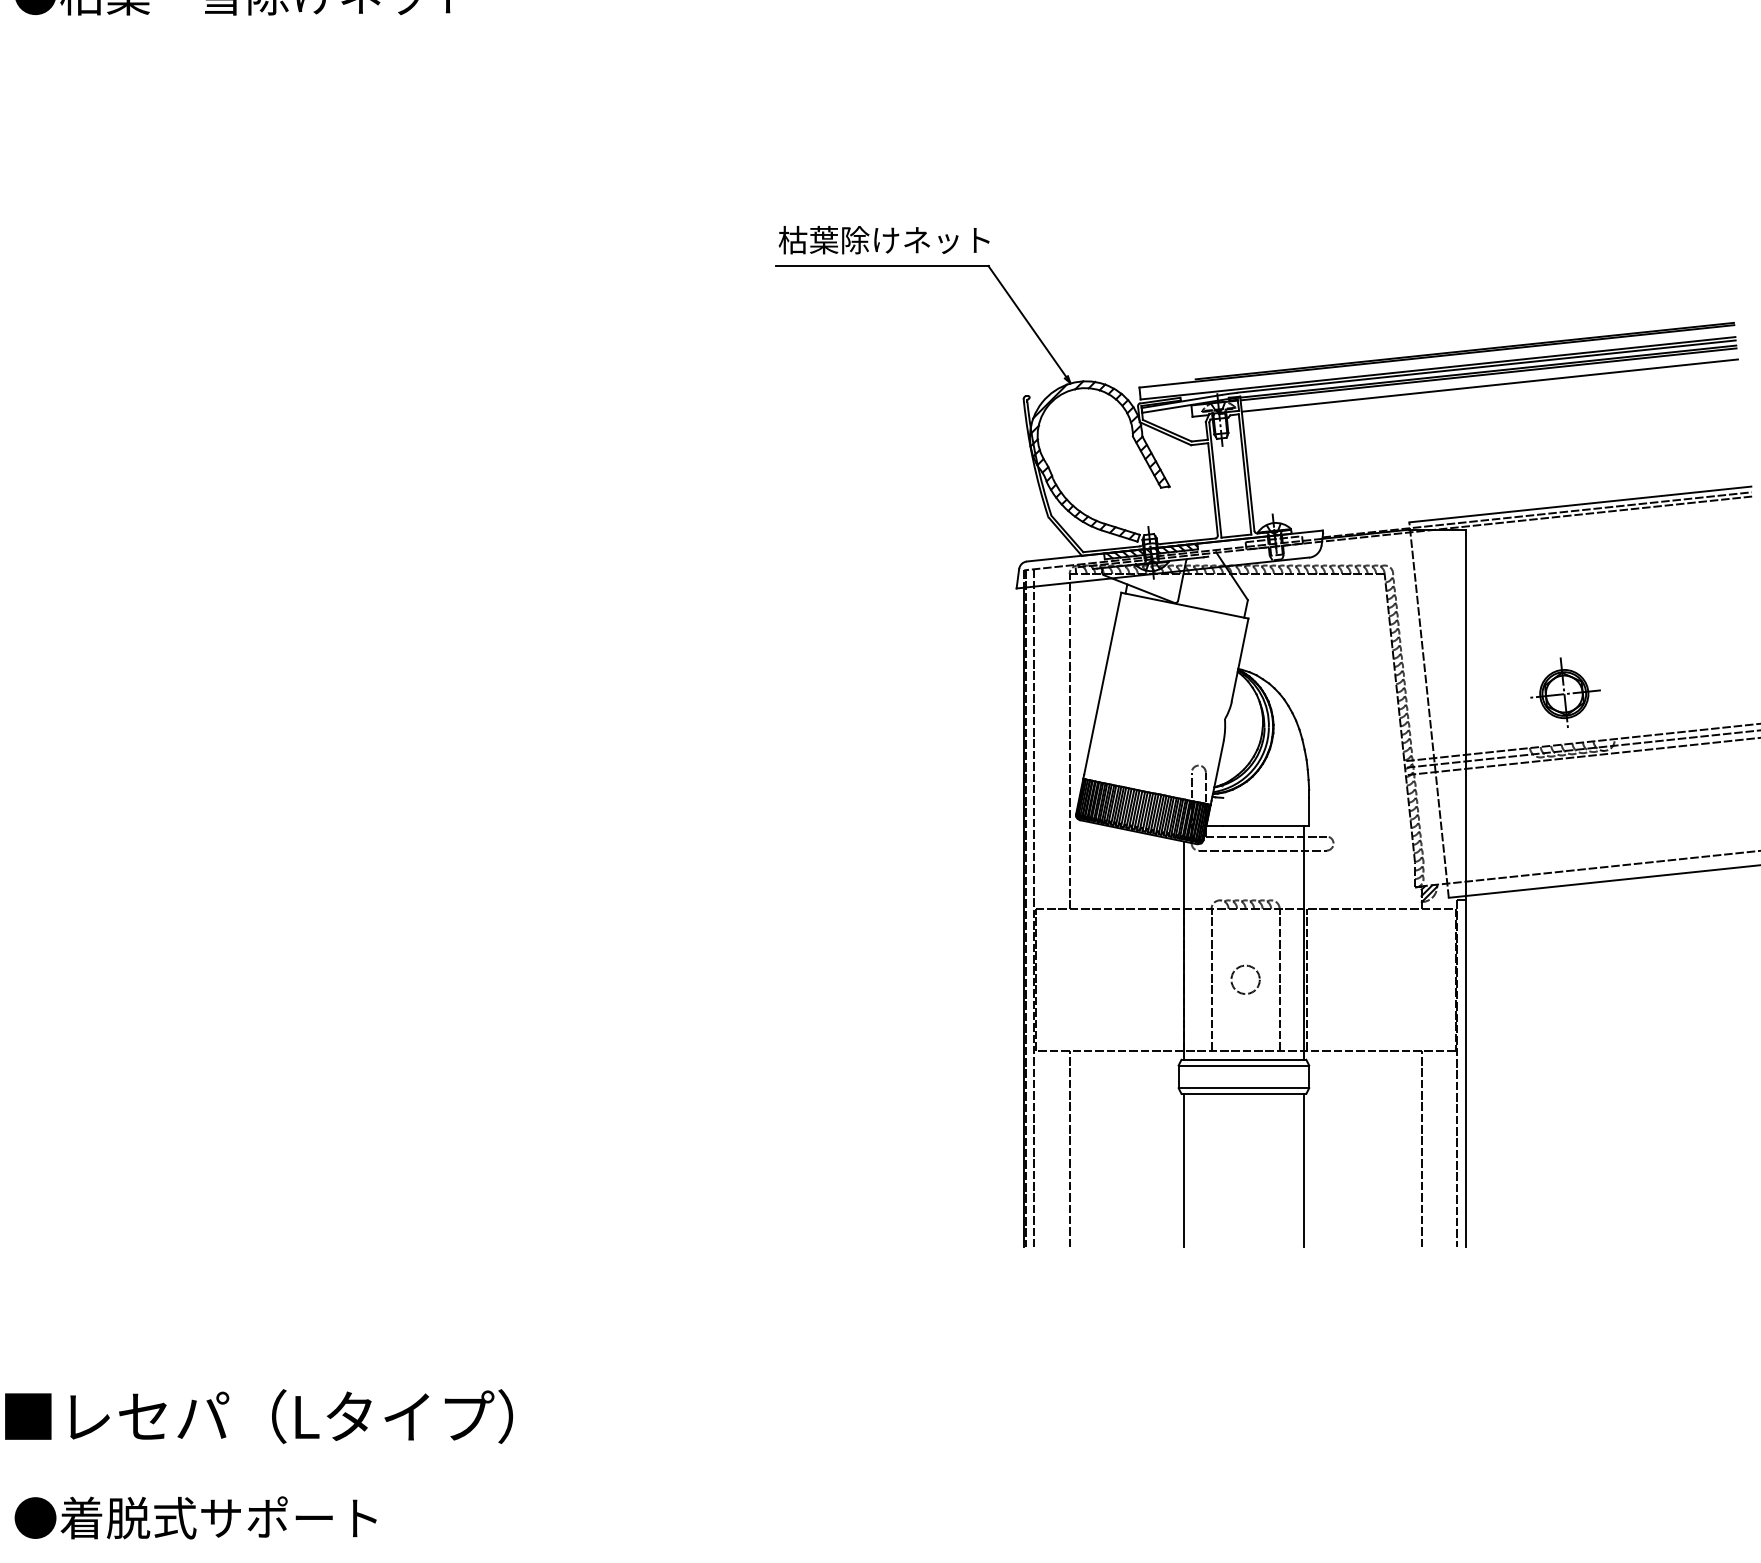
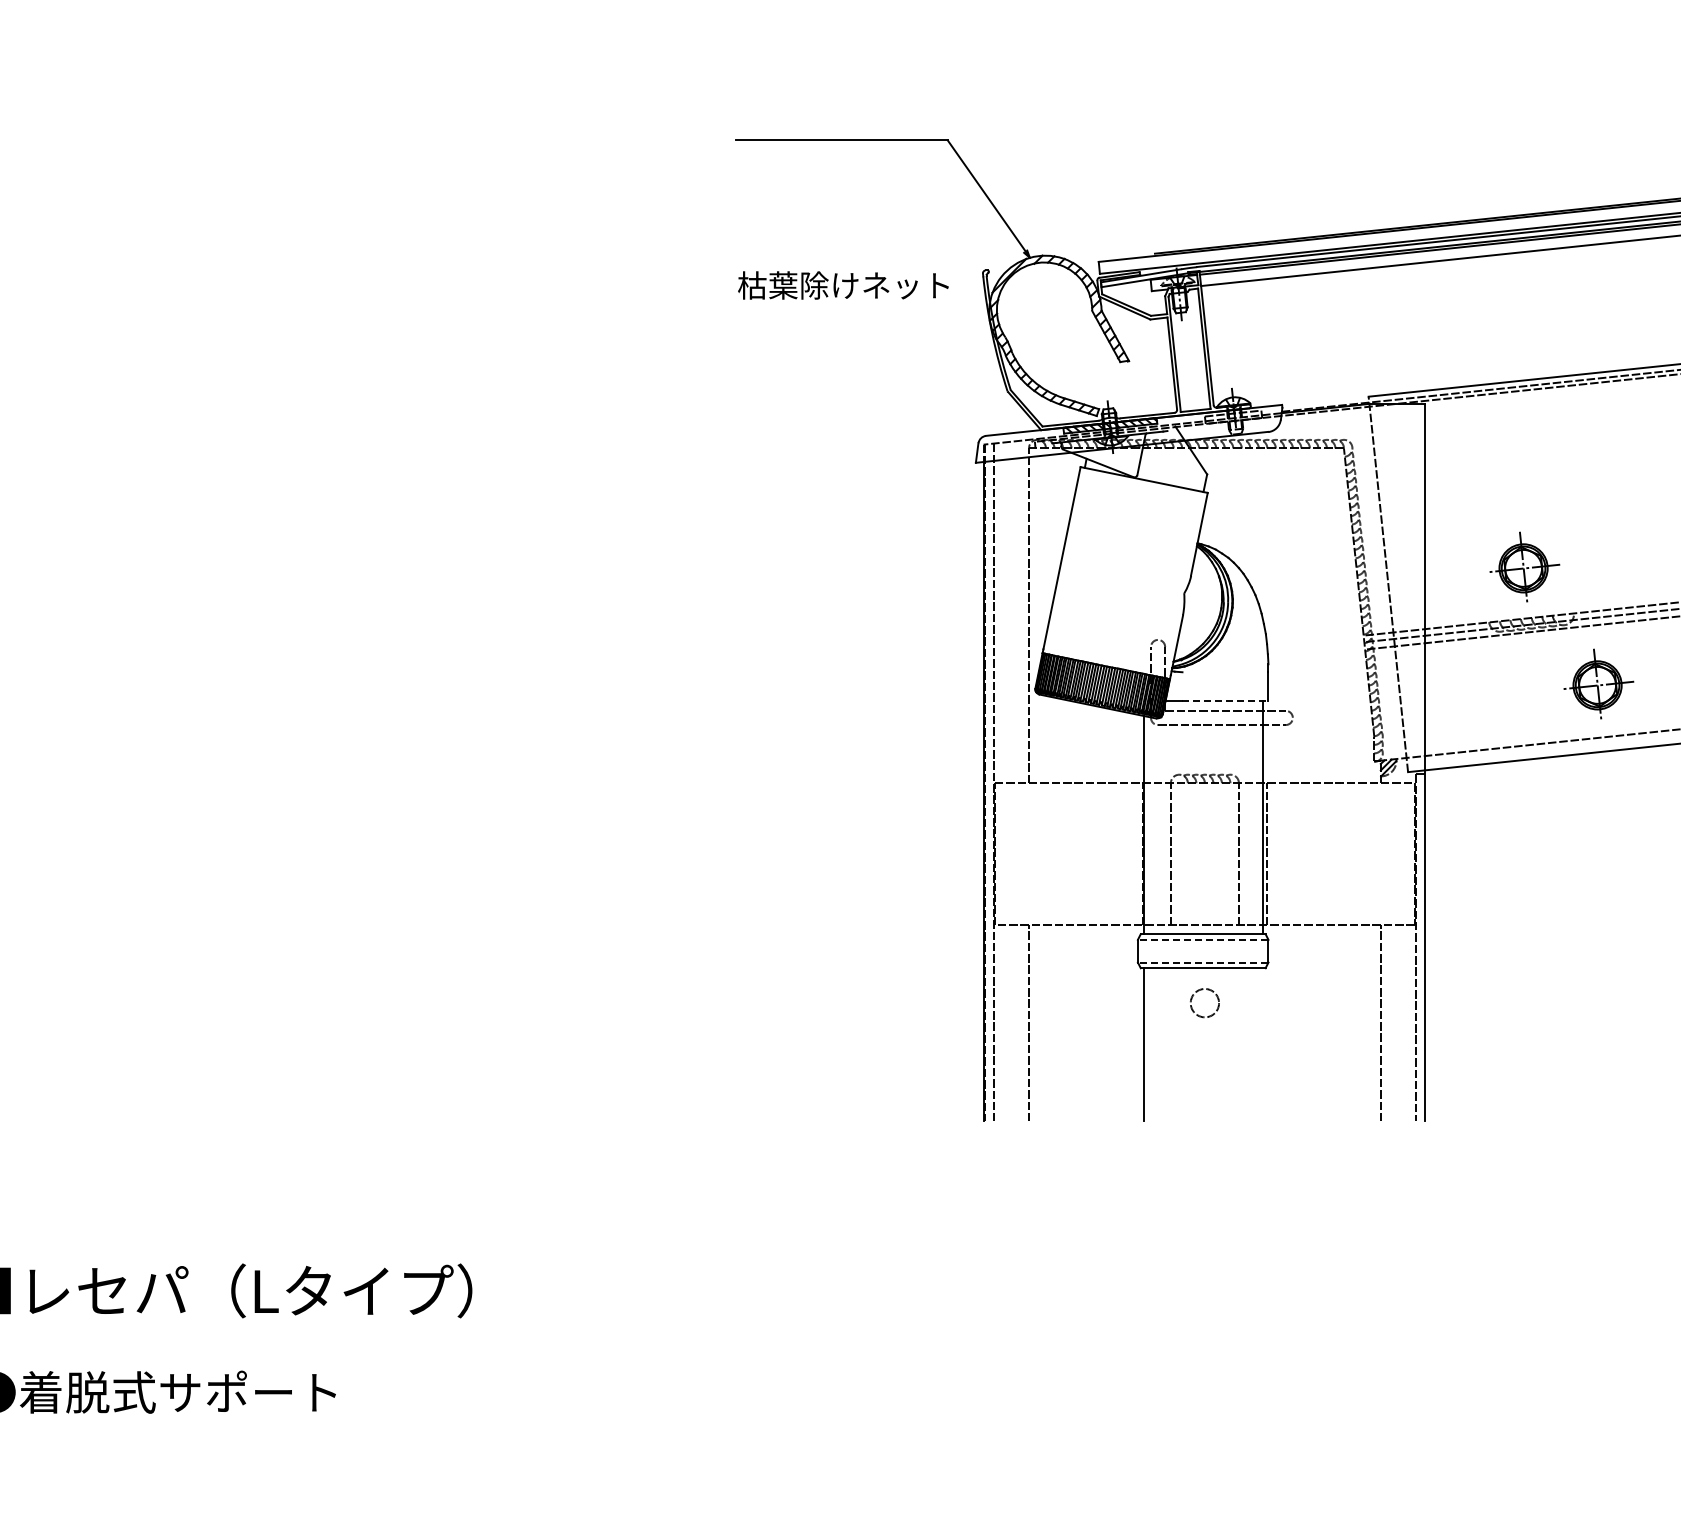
text: (883, 240) -> (842, 285), moved
part: (1639, 809) -> (1598, 683), added
line: (1266, 826) -> (1225, 700), solid -> dashed
circle: (1245, 979) -> (1204, 1002), moved
line: (1243, 1065) -> (1202, 939), solid -> dashed
line: (1243, 1088) -> (1202, 962), solid -> dashed
line: (1303, 1169) -> (1262, 1043), removed

